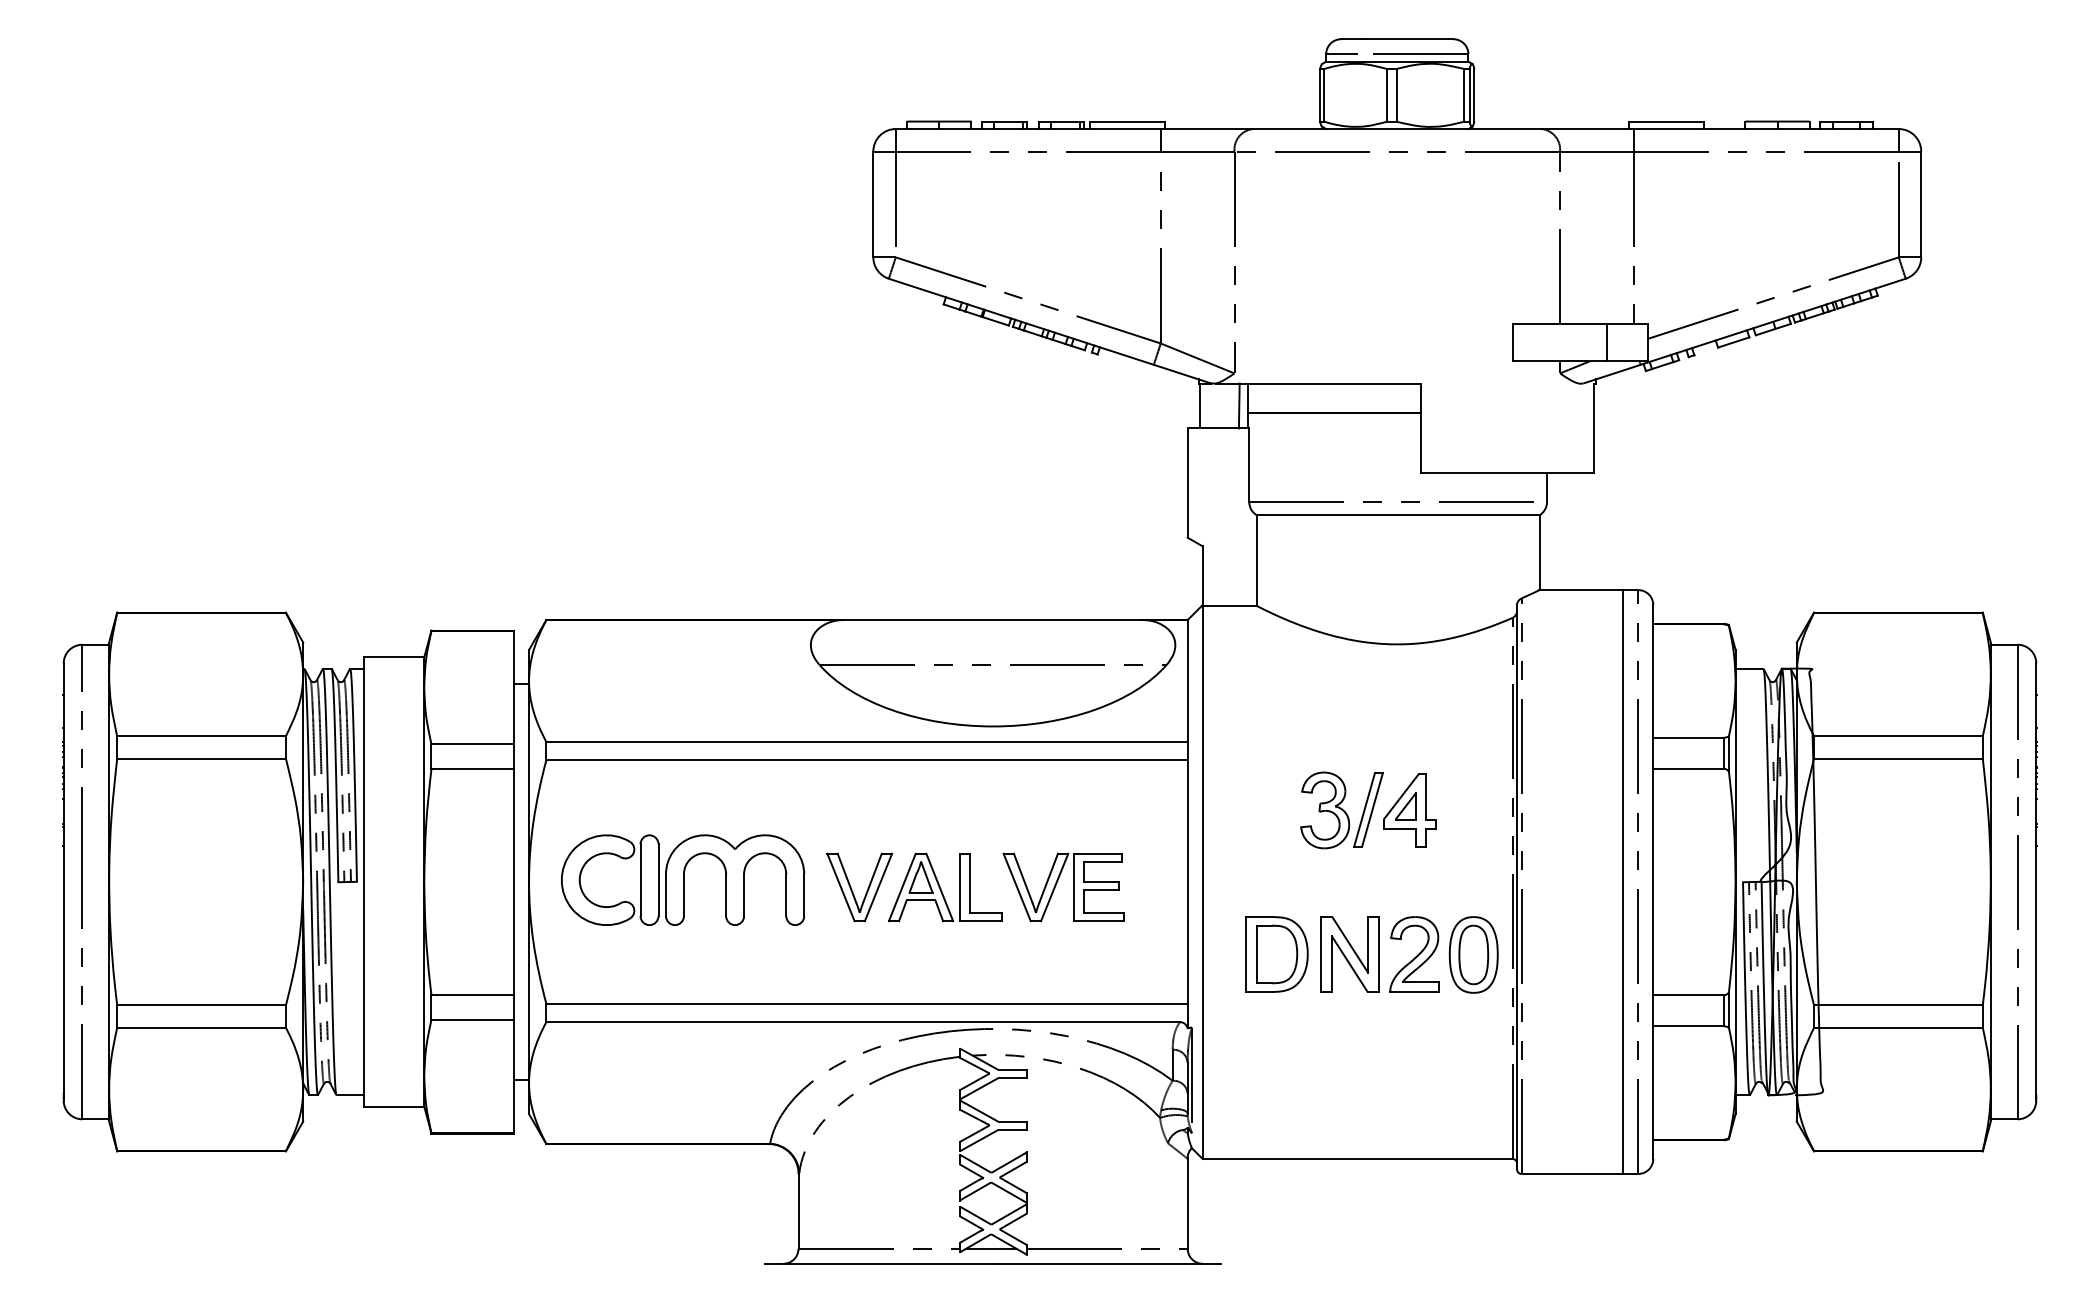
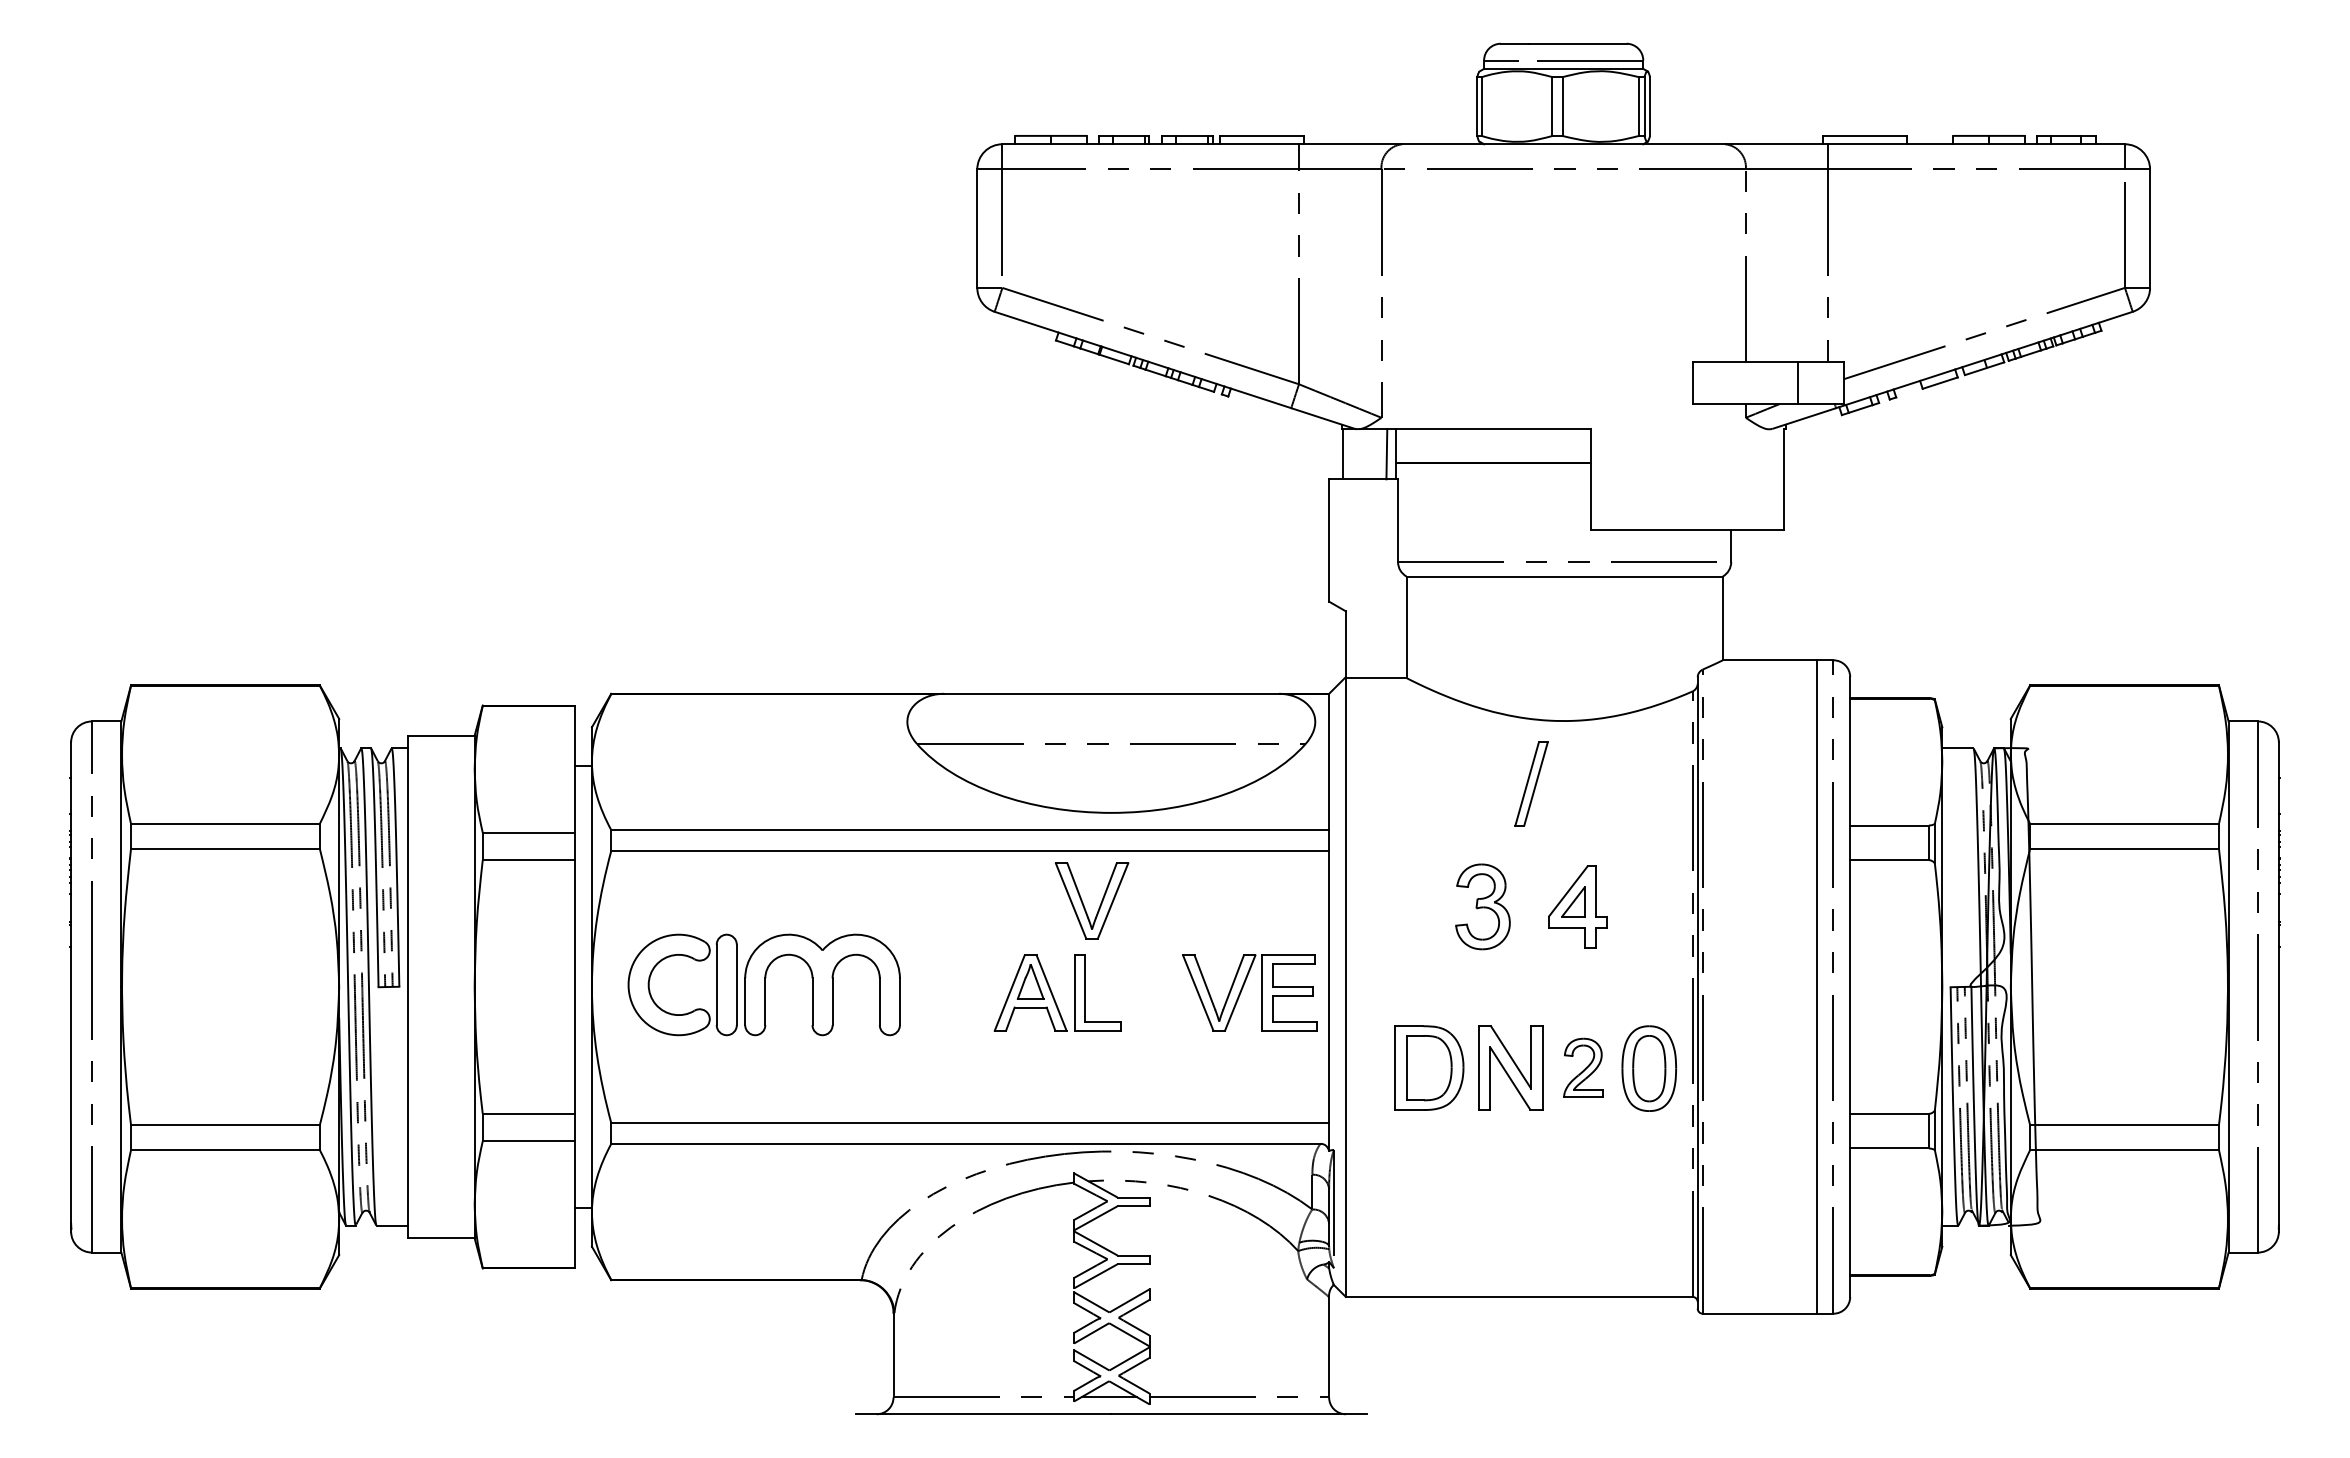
part: (1368, 809) -> (1531, 783), moved
part: (1057, 883) -> (1243, 988), moved
part: (867, 888) -> (1100, 902), moved
part: (1414, 953) -> (1583, 1067), size x0.7

